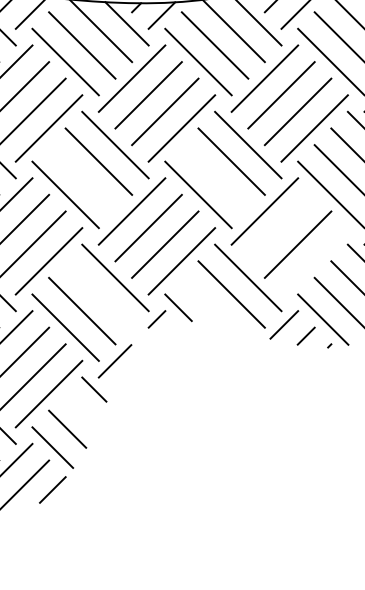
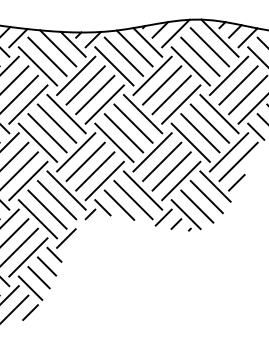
line: (82, 178) -> (47, 133), added
line: (214, 178) -> (123, 133), added
line: (282, 227) -> (162, 161), added
line: (315, 260) -> (181, 180), added
line: (97, 295) -> (56, 200), added
line: (207, 302) -> (119, 204), added
line: (80, 409) -> (46, 266), added

